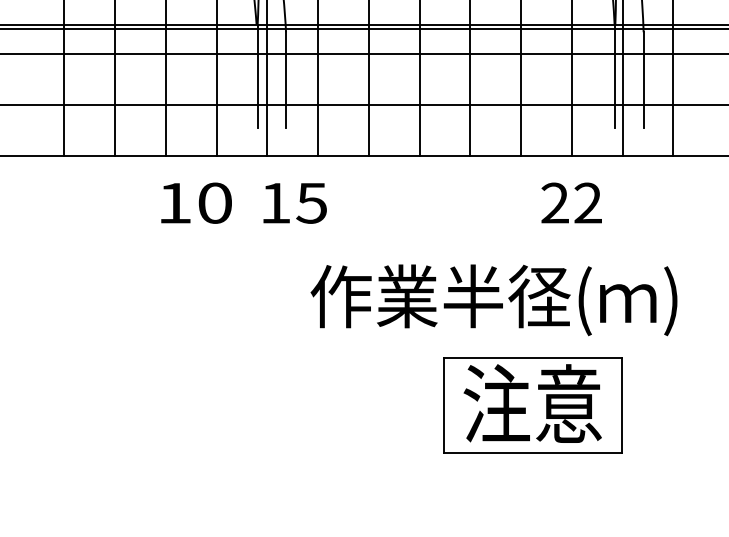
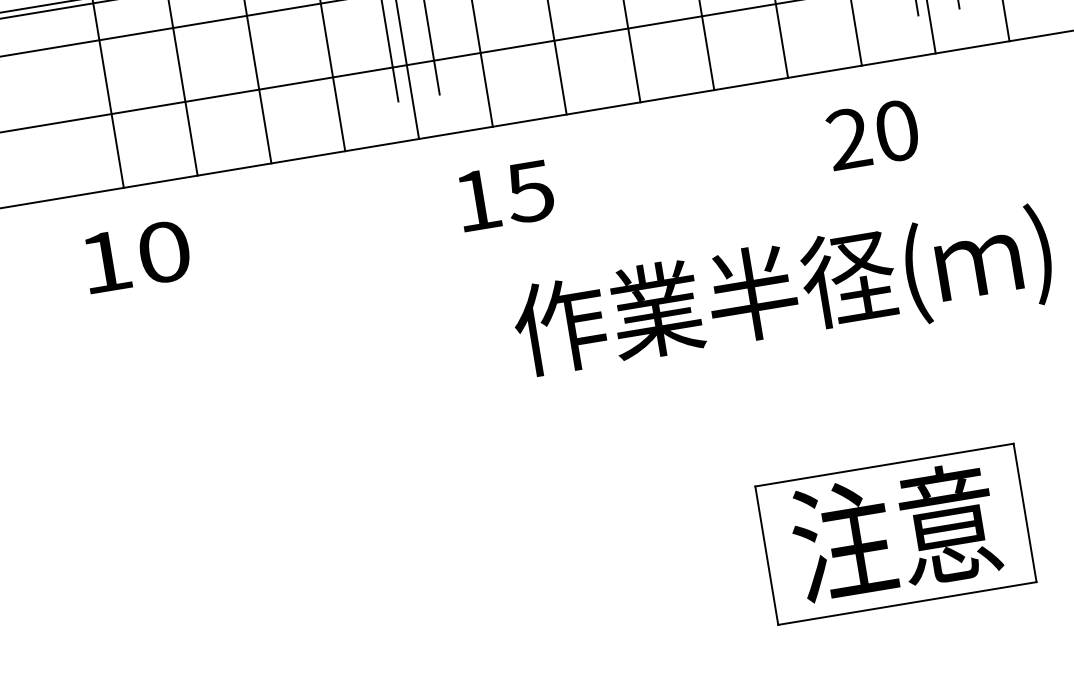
text: (196, 202) -> (136, 255), moved
text: (587, 202) -> (895, 130), 22 -> 20
text: (294, 203) -> (504, 196), moved
part: (532, 405) -> (895, 534), moved

